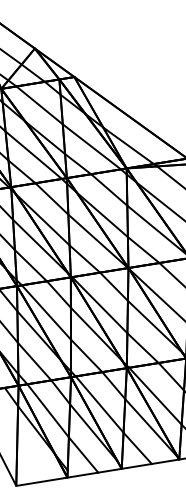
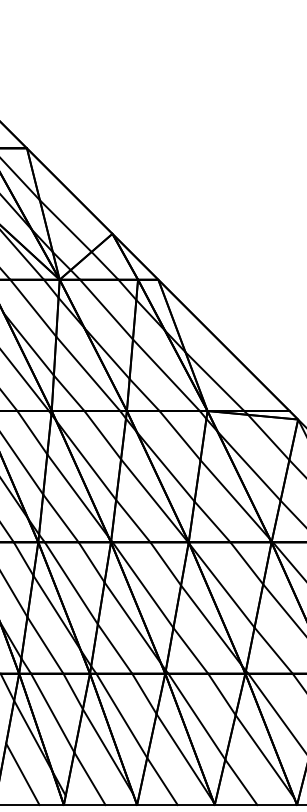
line: (33, 460) -> (22, 774), added

